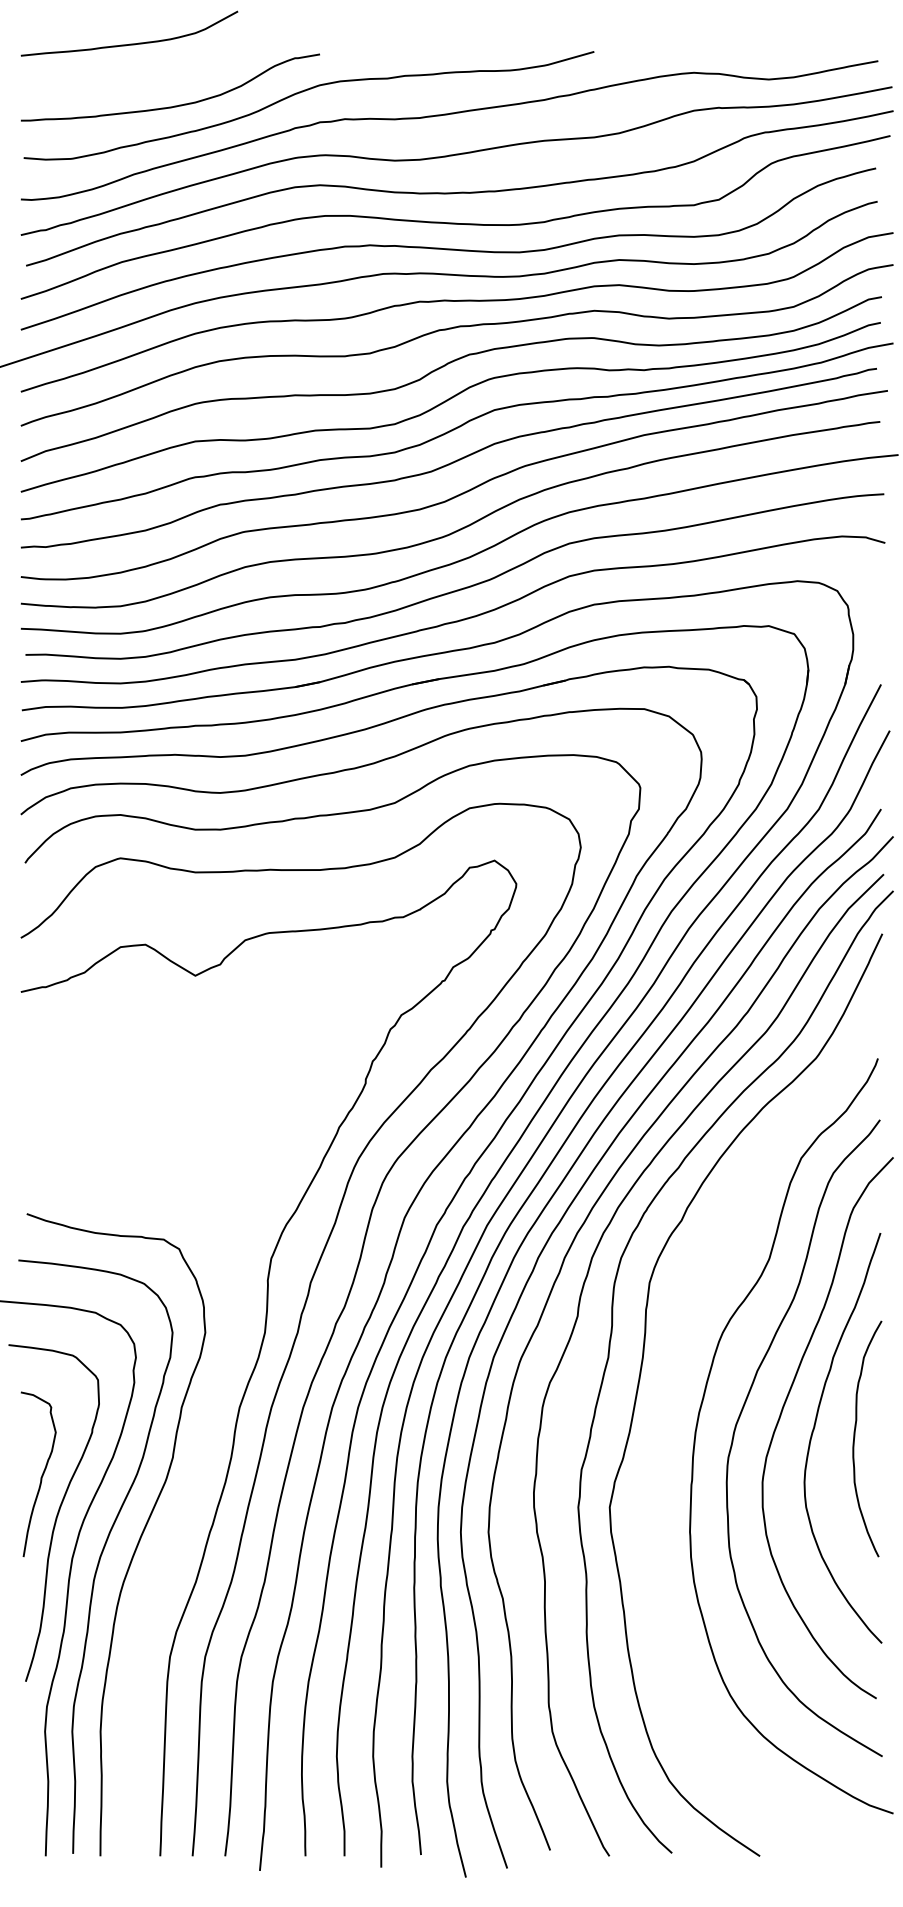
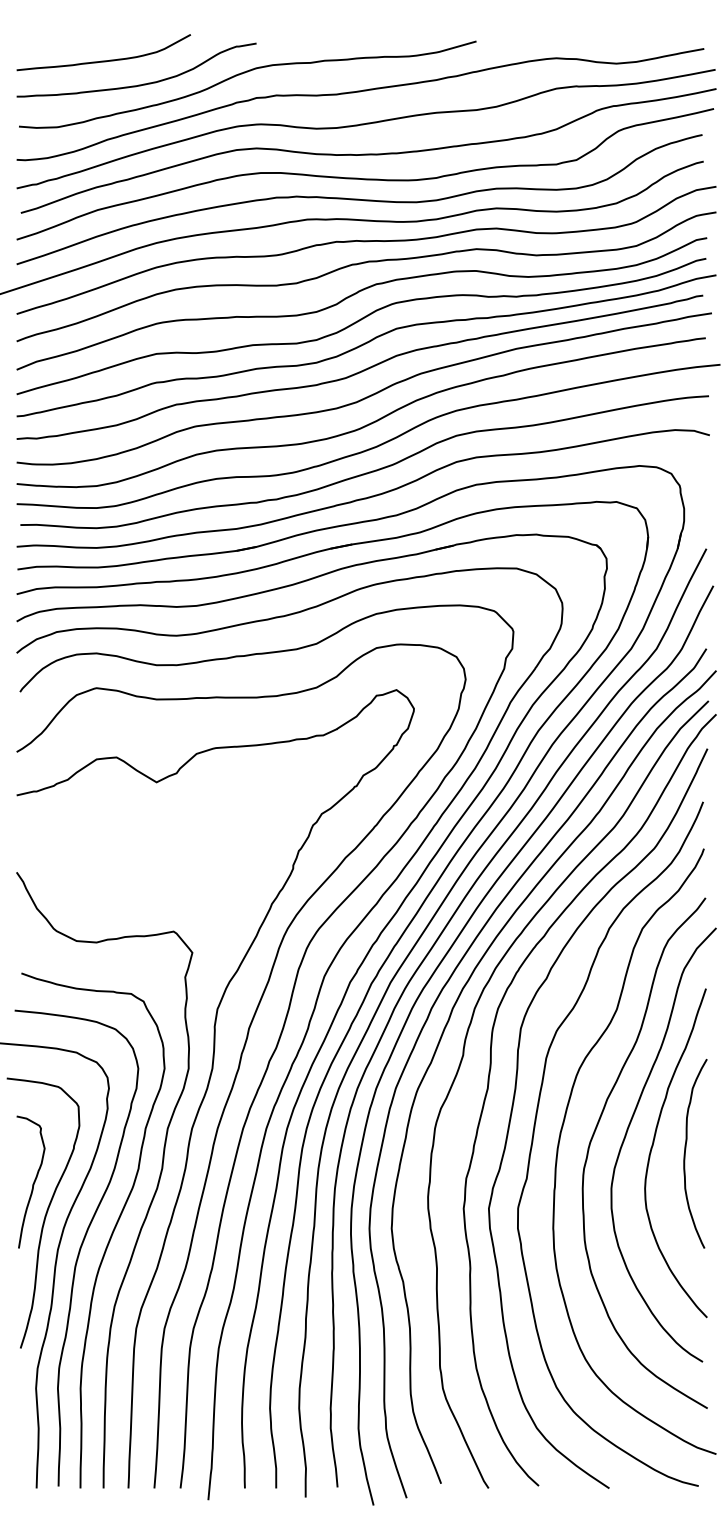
curve: (129, 43) -> (103, 60), moved
curve: (666, 1414) -> (534, 1134), added
curve: (189, 1495) -> (151, 1199), added

